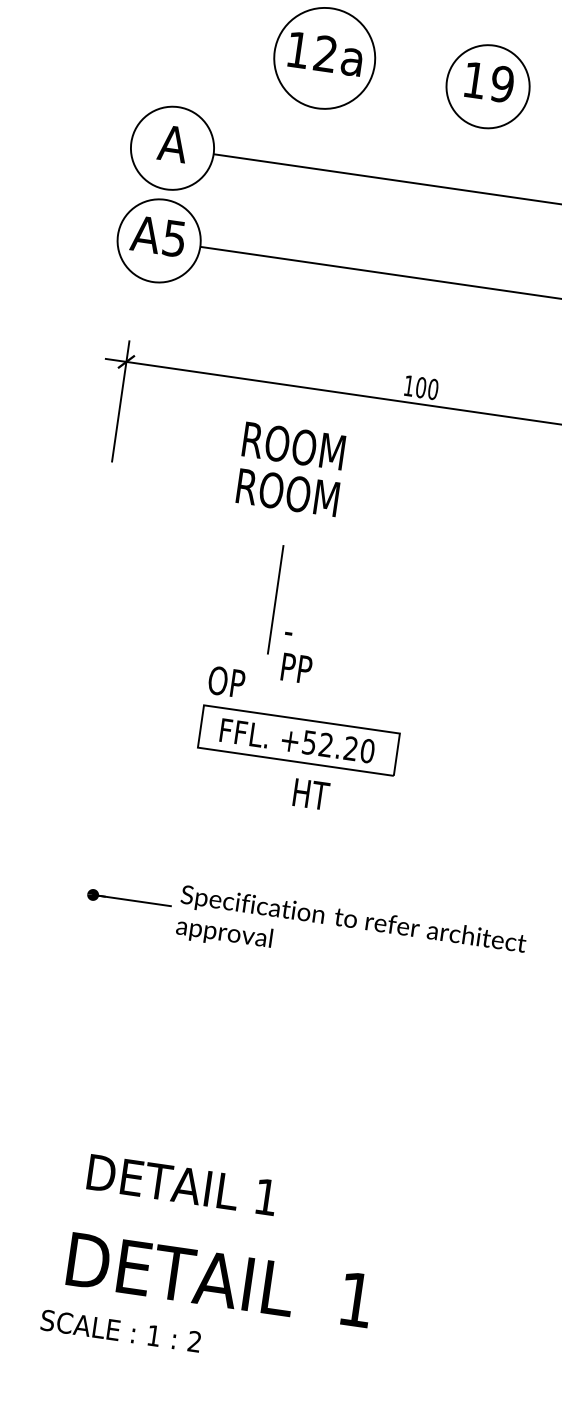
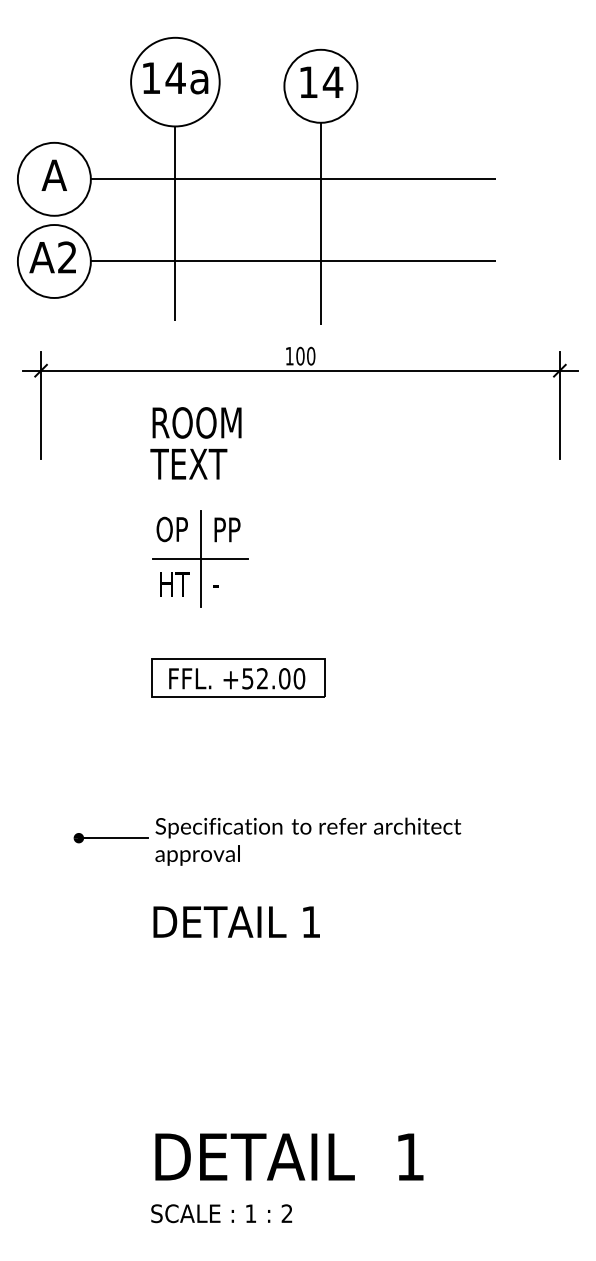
text: (325, 53) -> (175, 77), 12a -> 14a
text: (501, 84) -> (332, 82), 19 -> 14
line: (301, 217) -> (175, 223), added
text: (174, 238) -> (67, 257), A5 -> A2
line: (465, 241) -> (320, 223), added
text: (286, 492) -> (196, 464), ROOM -> TEXT
line: (275, 599) -> (200, 558), added
text: (296, 668) -> (227, 529), moved
text: (225, 682) -> (171, 529), moved
text: (350, 748) -> (284, 678), +52.20 -> +52.00
text: (310, 794) -> (174, 584), moved
text: (182, 1184) -> (236, 921), moved
text: (220, 1279) -> (289, 1156), moved
text: (120, 1330) -> (221, 1213), moved

